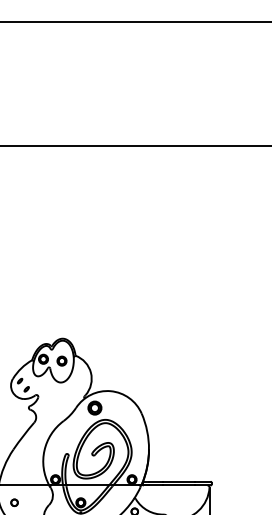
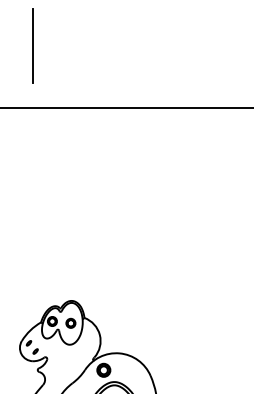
line: (23, 83) -> (32, 45), added

